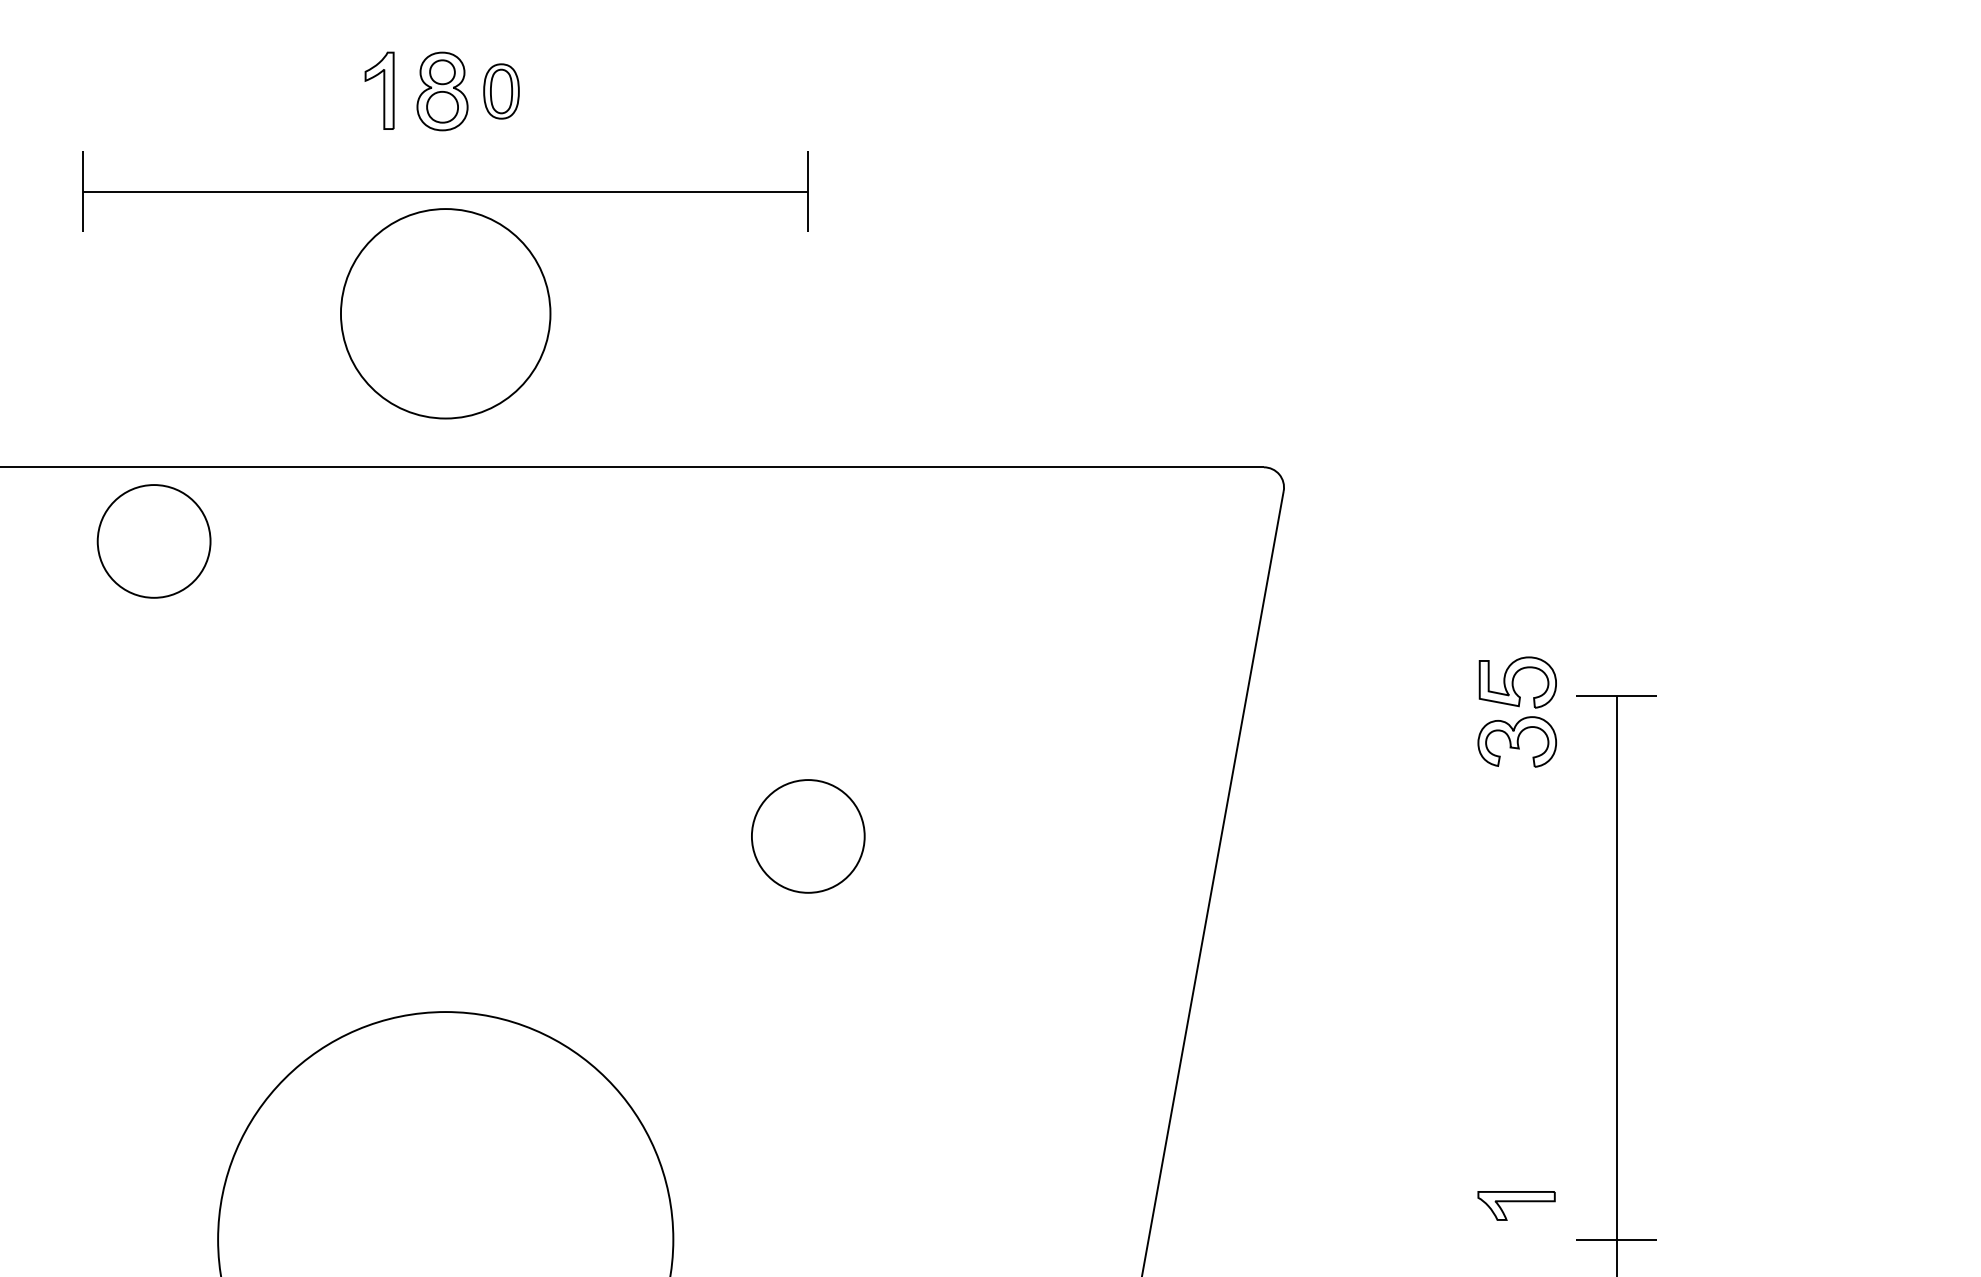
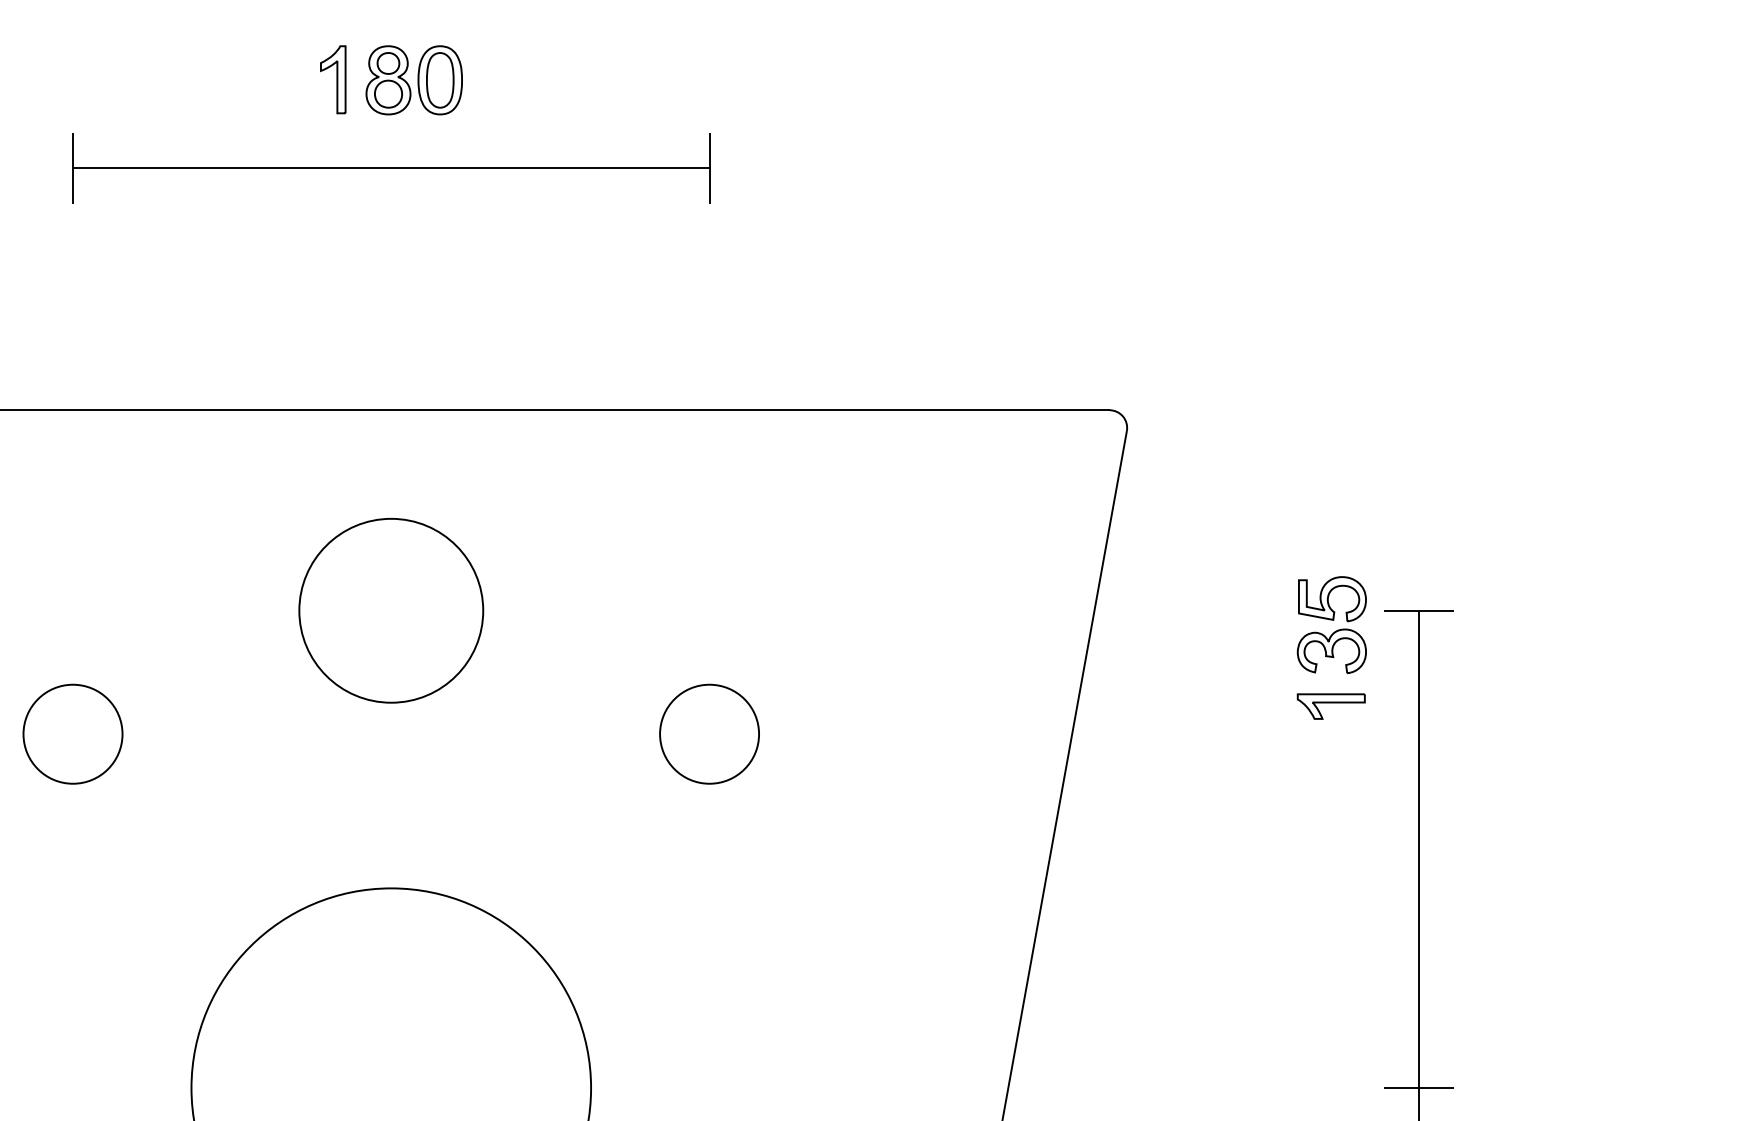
part: (501, 91) -> (440, 80), size x1.43
curve: (405, 218) -> (355, 527), moved
curve: (99, 534) -> (25, 728), moved
part: (1516, 1205) -> (1331, 706), moved

